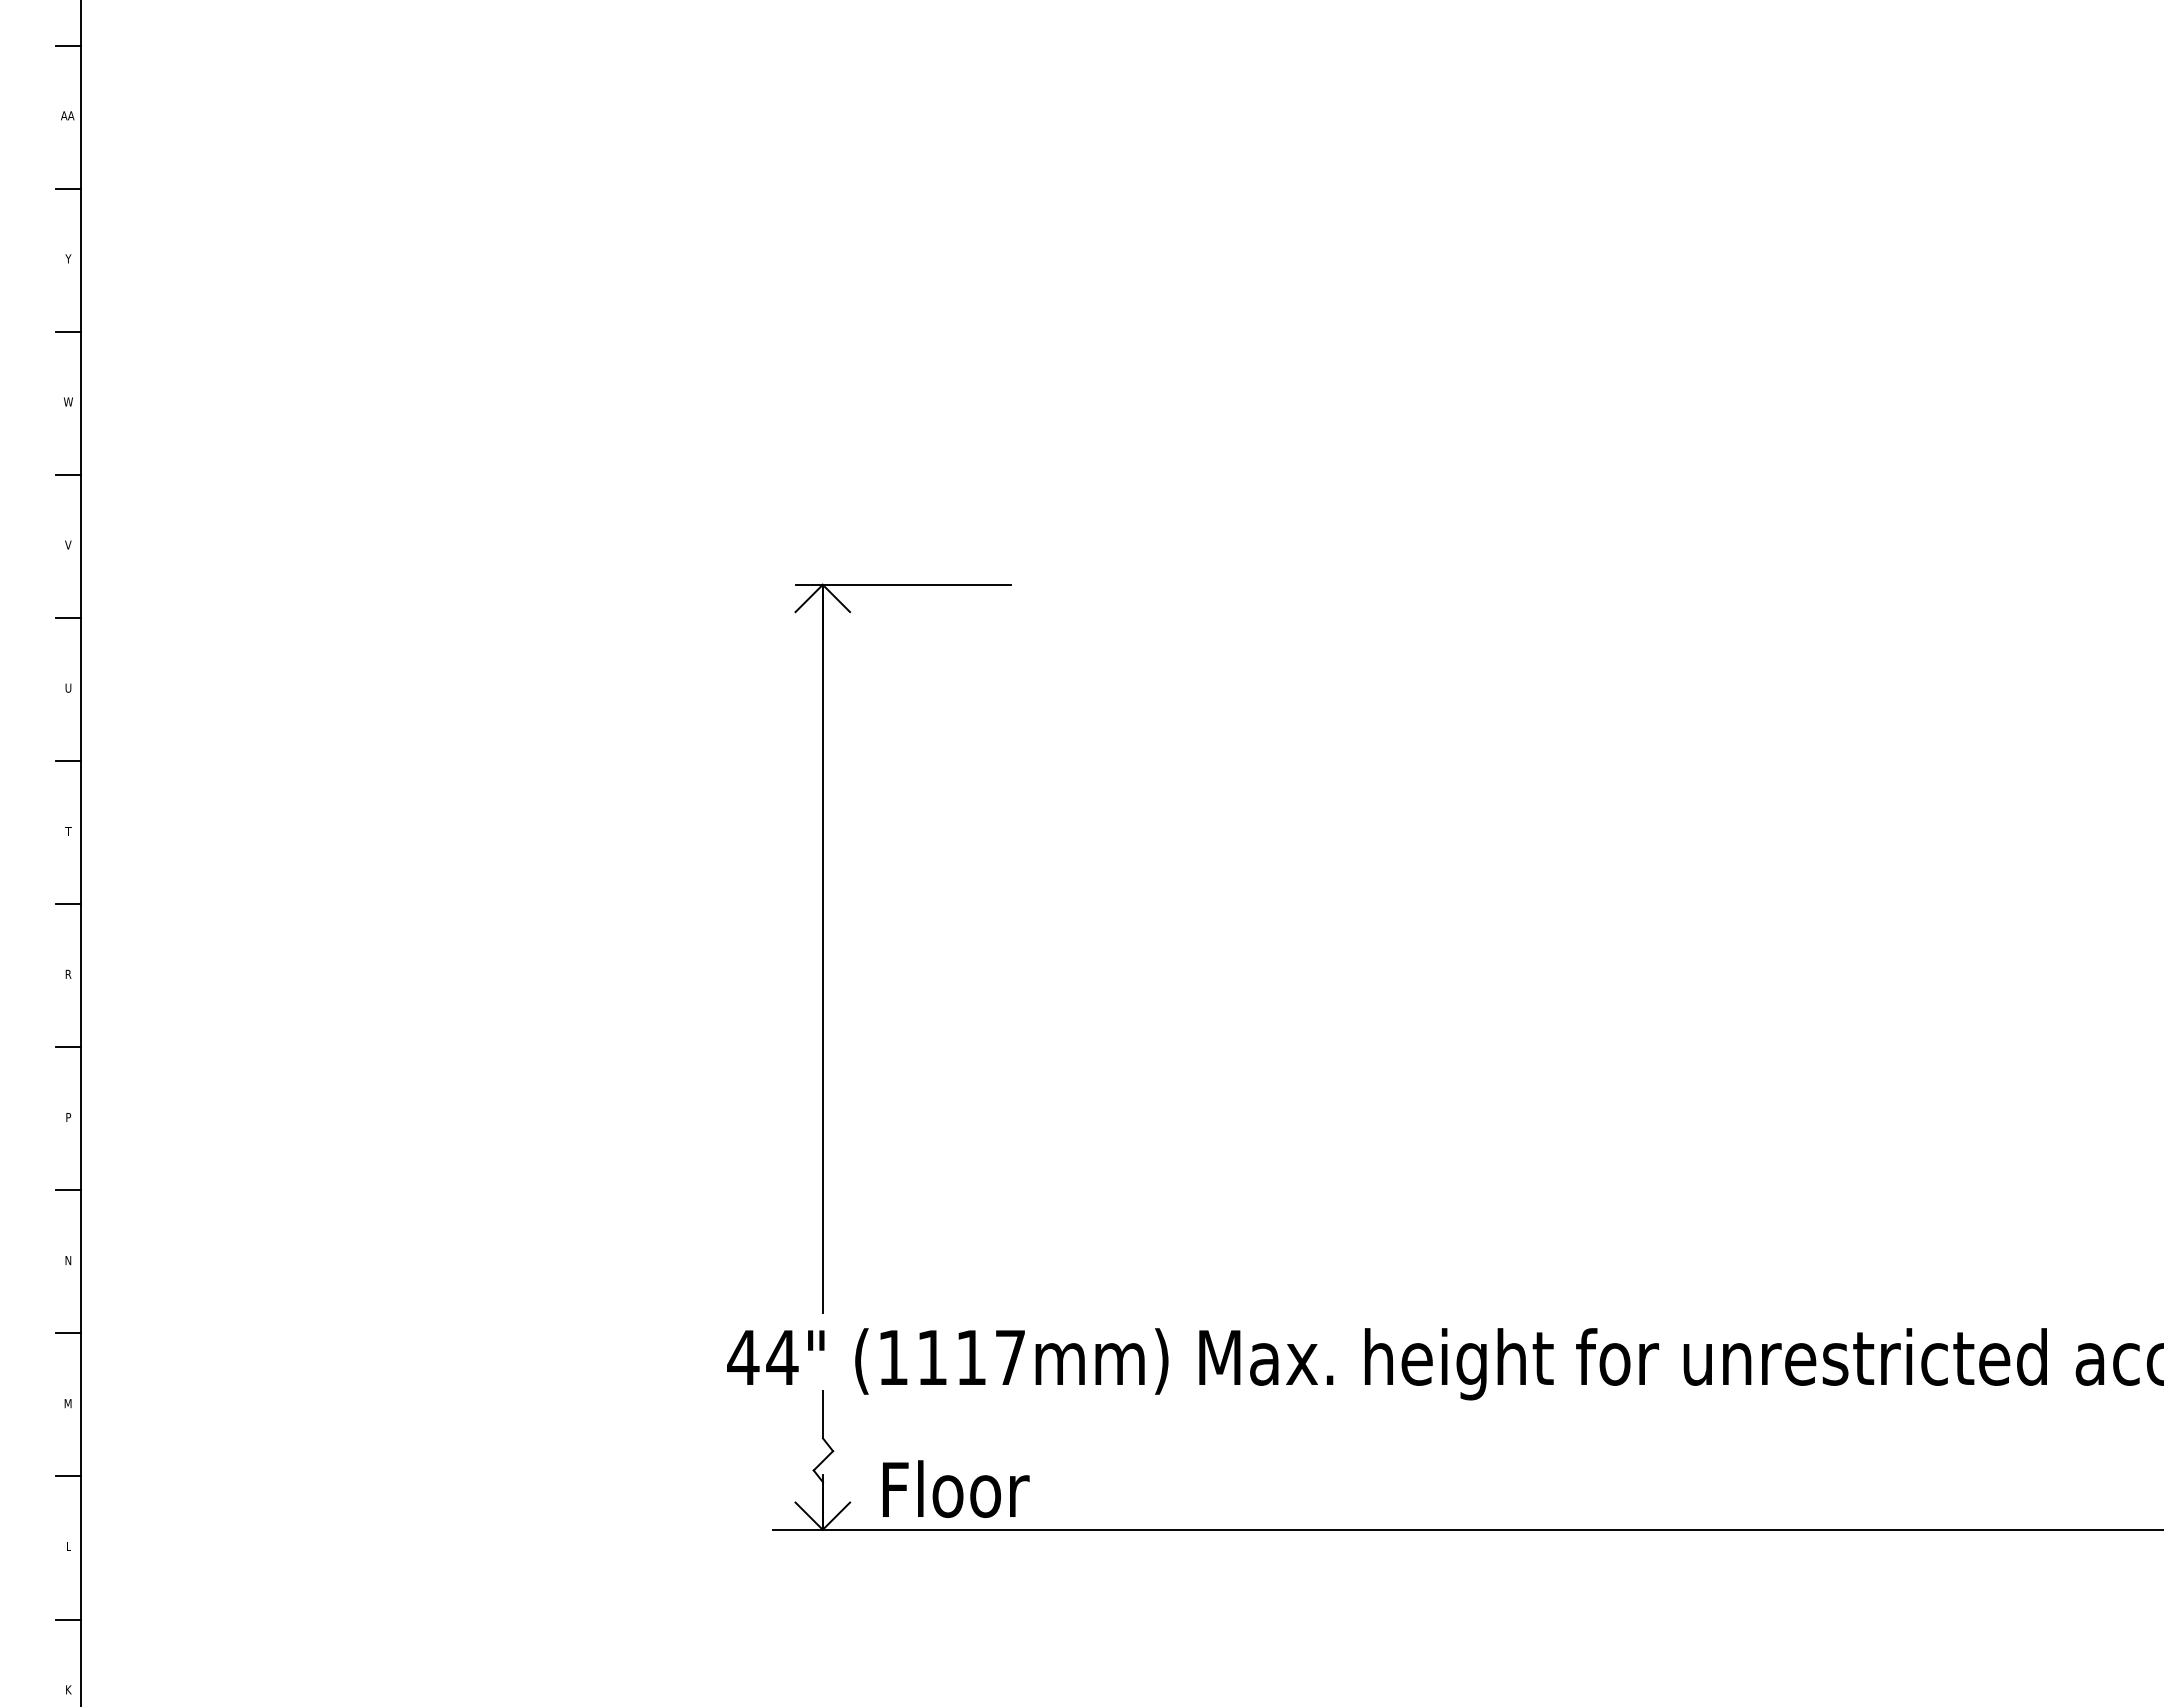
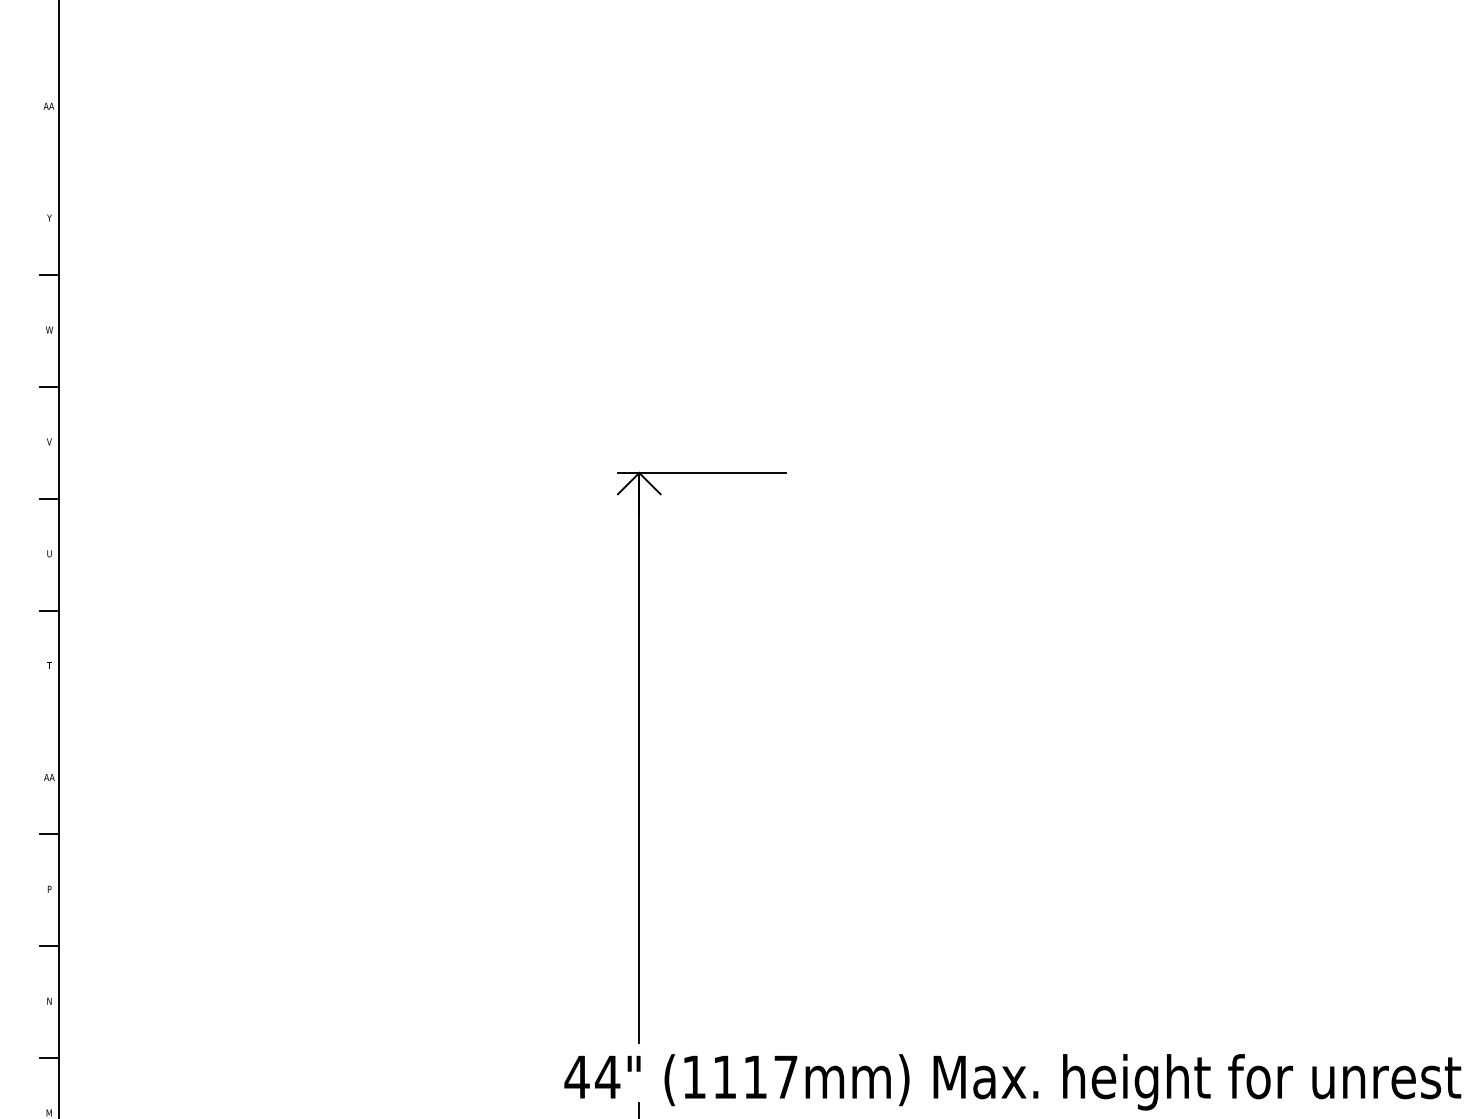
line: (68, 45) -> (49, 51), removed
line: (68, 188) -> (49, 163), removed
line: (68, 904) -> (49, 722), removed
text: (68, 973) -> (49, 776), R -> AA

